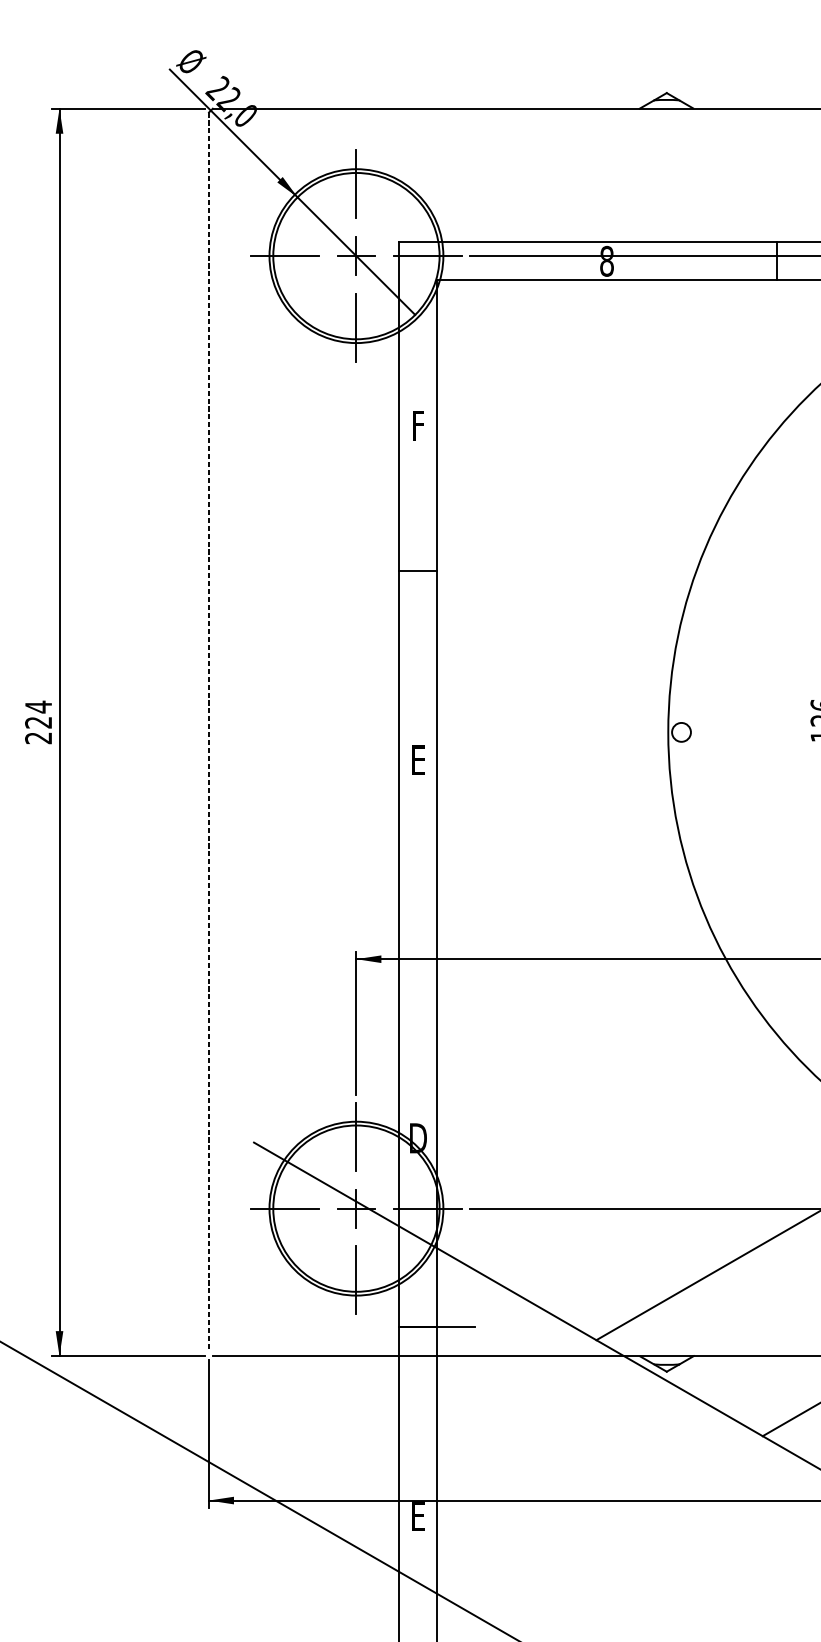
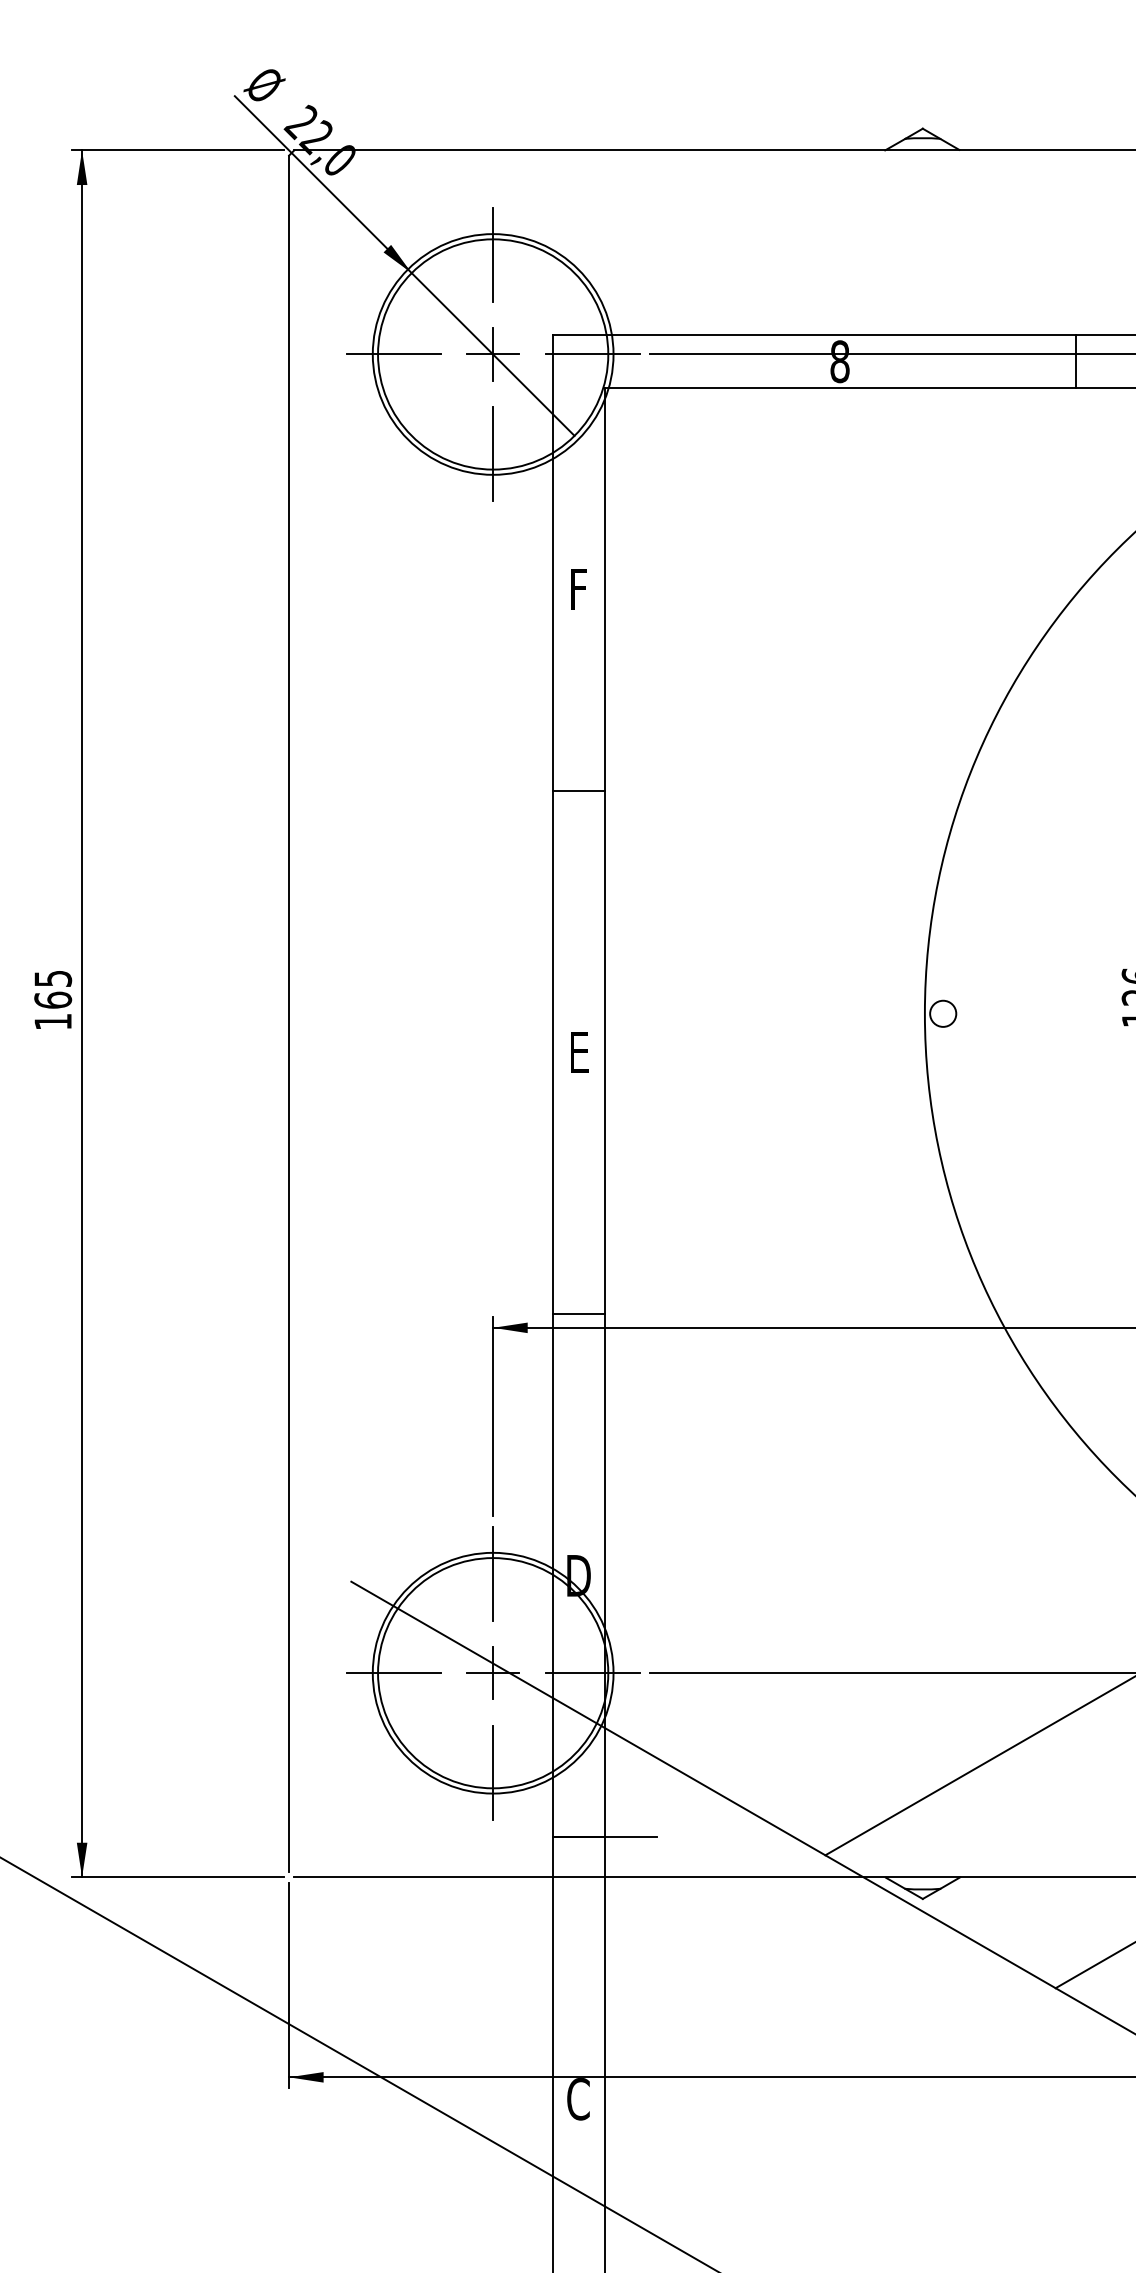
text: (38, 722) -> (53, 999), 224 -> 165
line: (209, 732) -> (289, 1014), dashed -> solid
line: (418, 949) -> (578, 1314), added
text: (418, 1516) -> (578, 2099), E -> C

